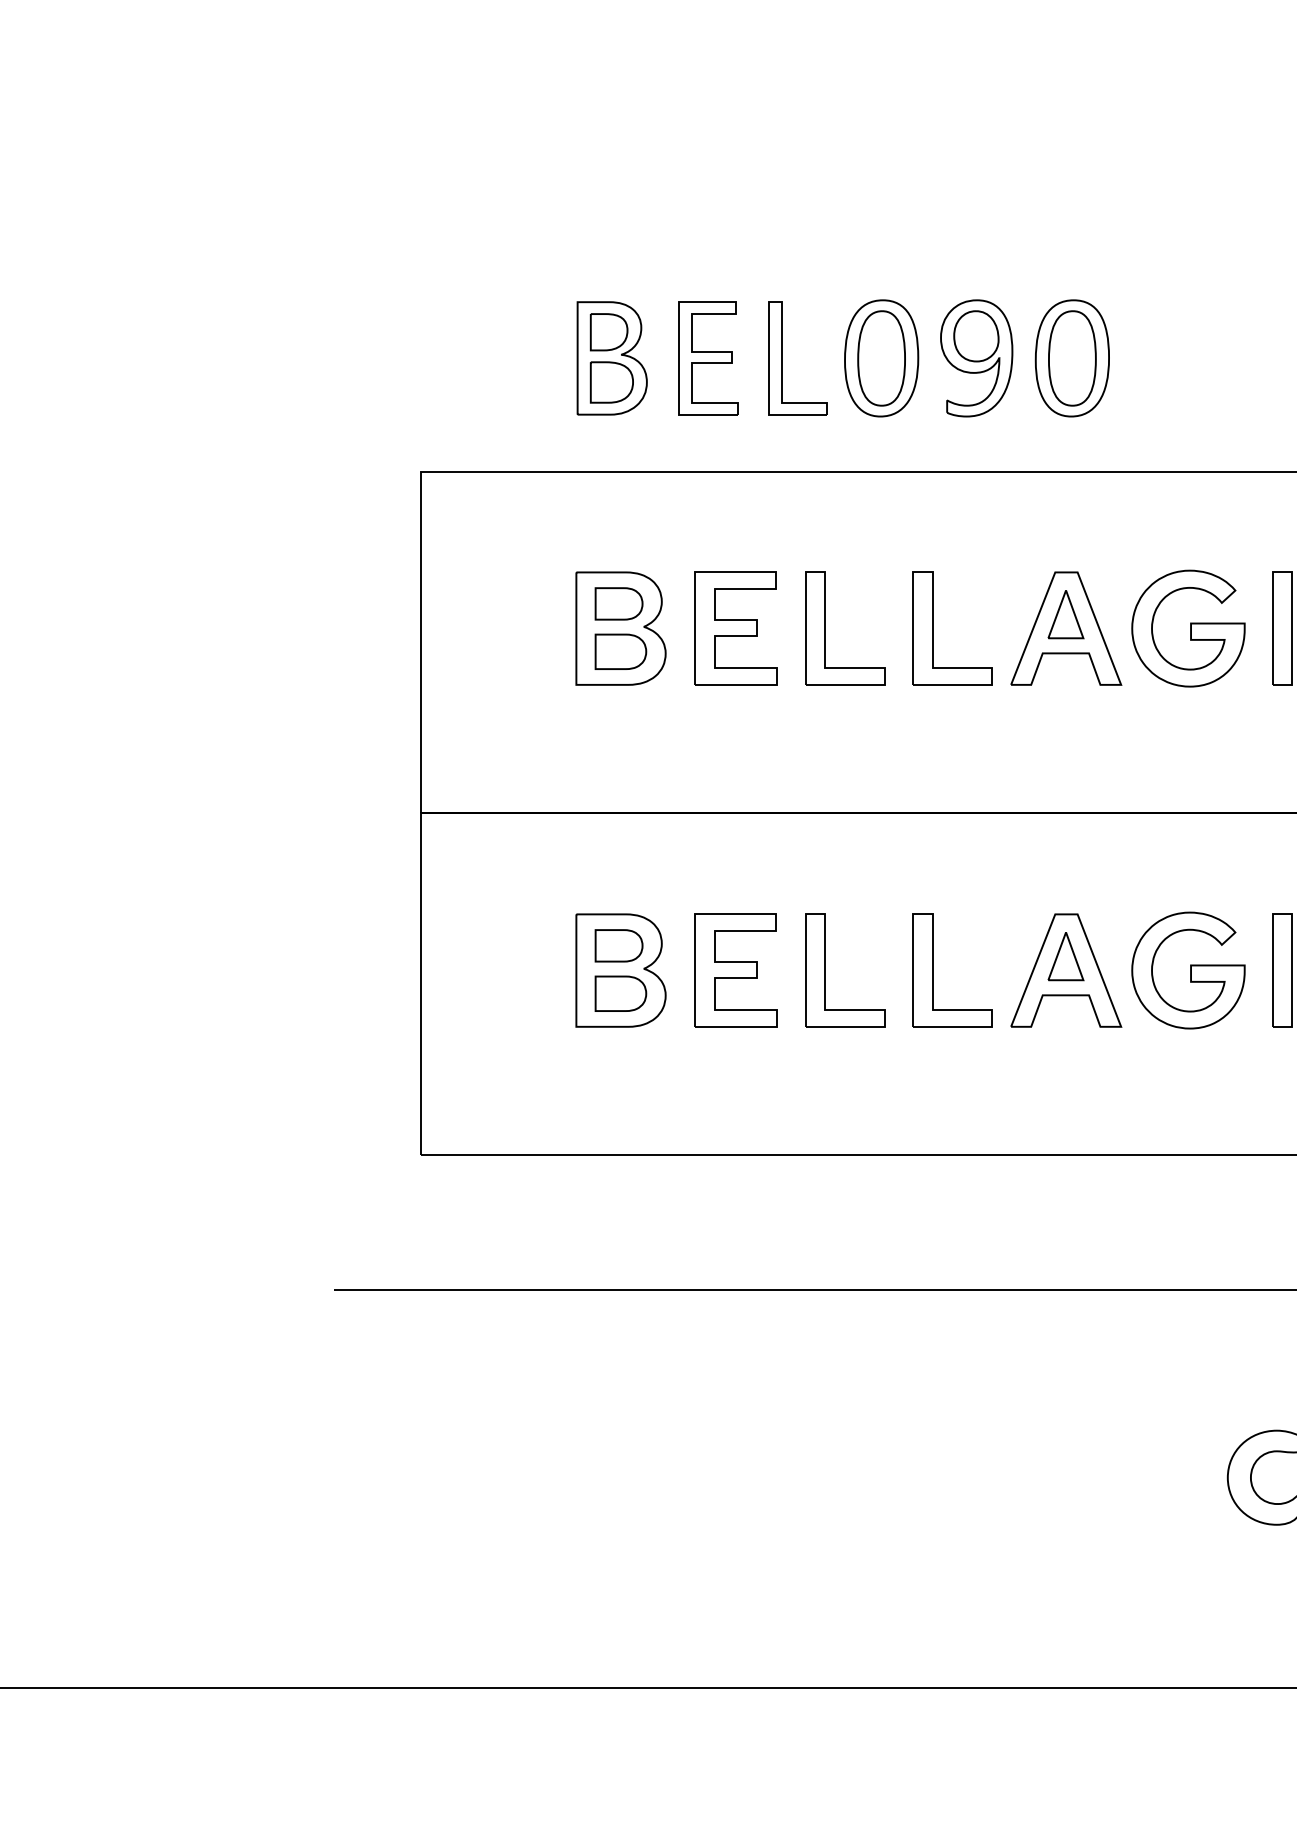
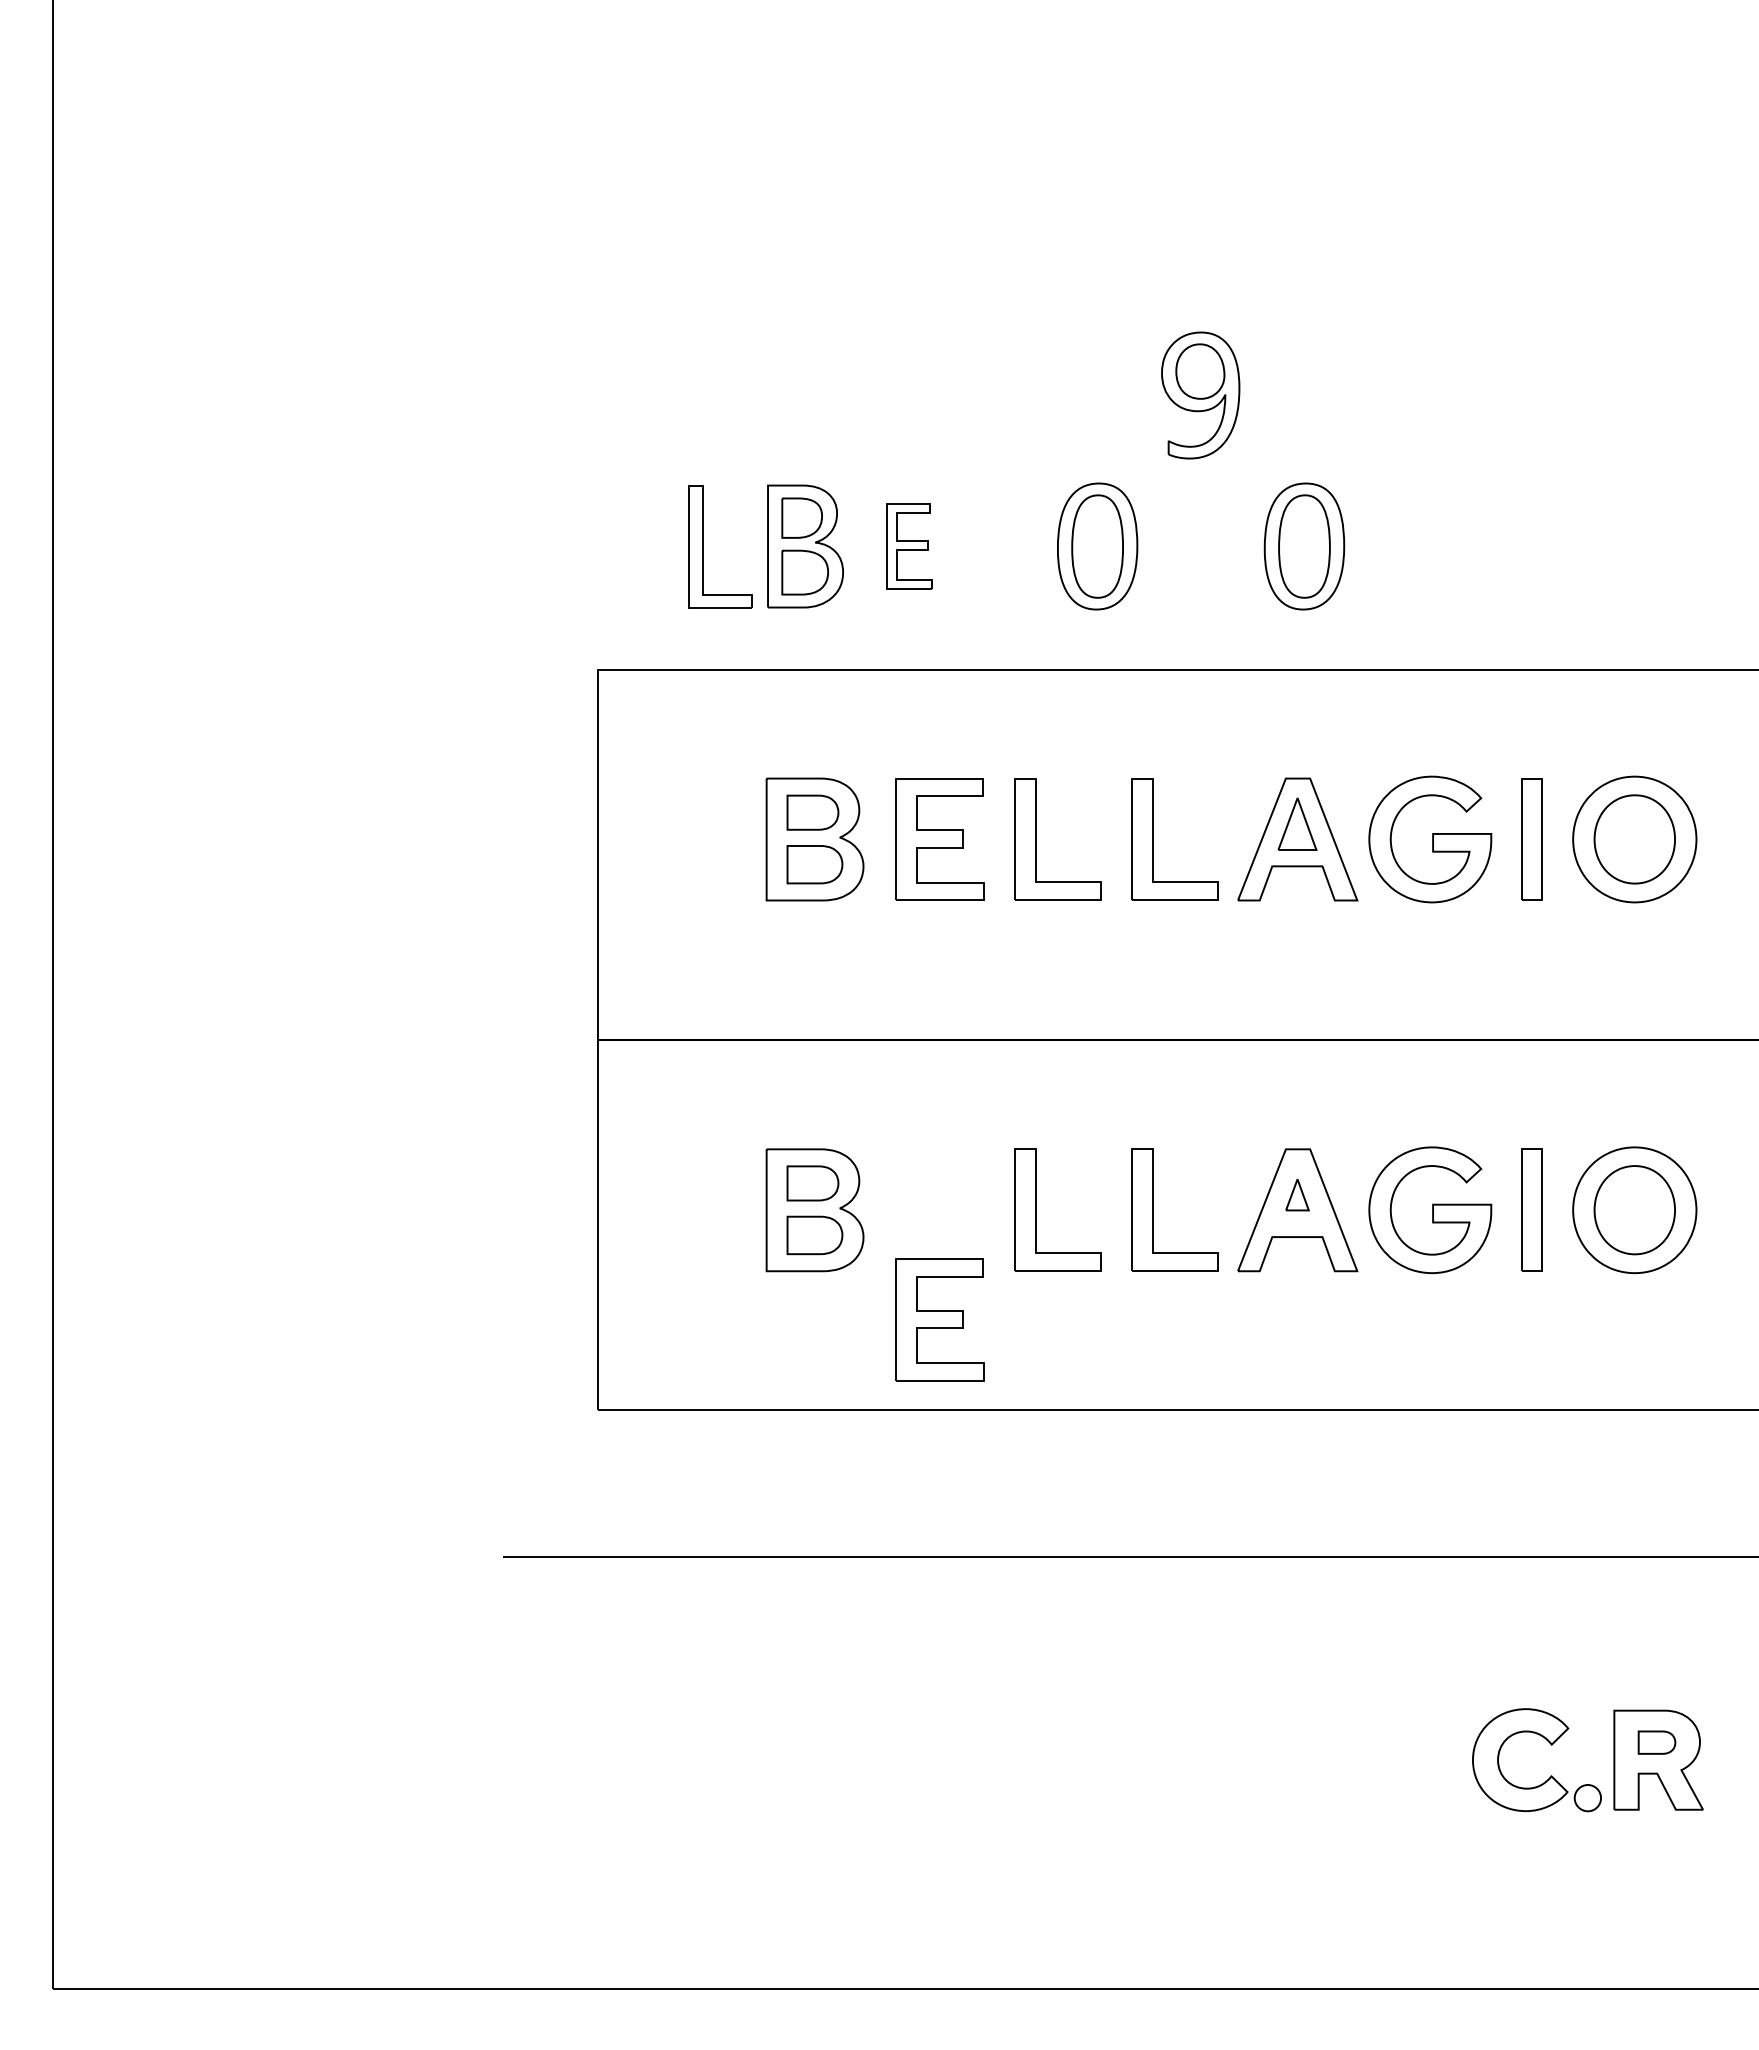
part: (708, 358) -> (909, 546), size x0.7
part: (781, 358) -> (703, 546), moved
part: (976, 358) -> (1200, 395), moved
part: (1065, 956) -> (1297, 1194), size x0.6
part: (735, 969) -> (939, 1319), moved

